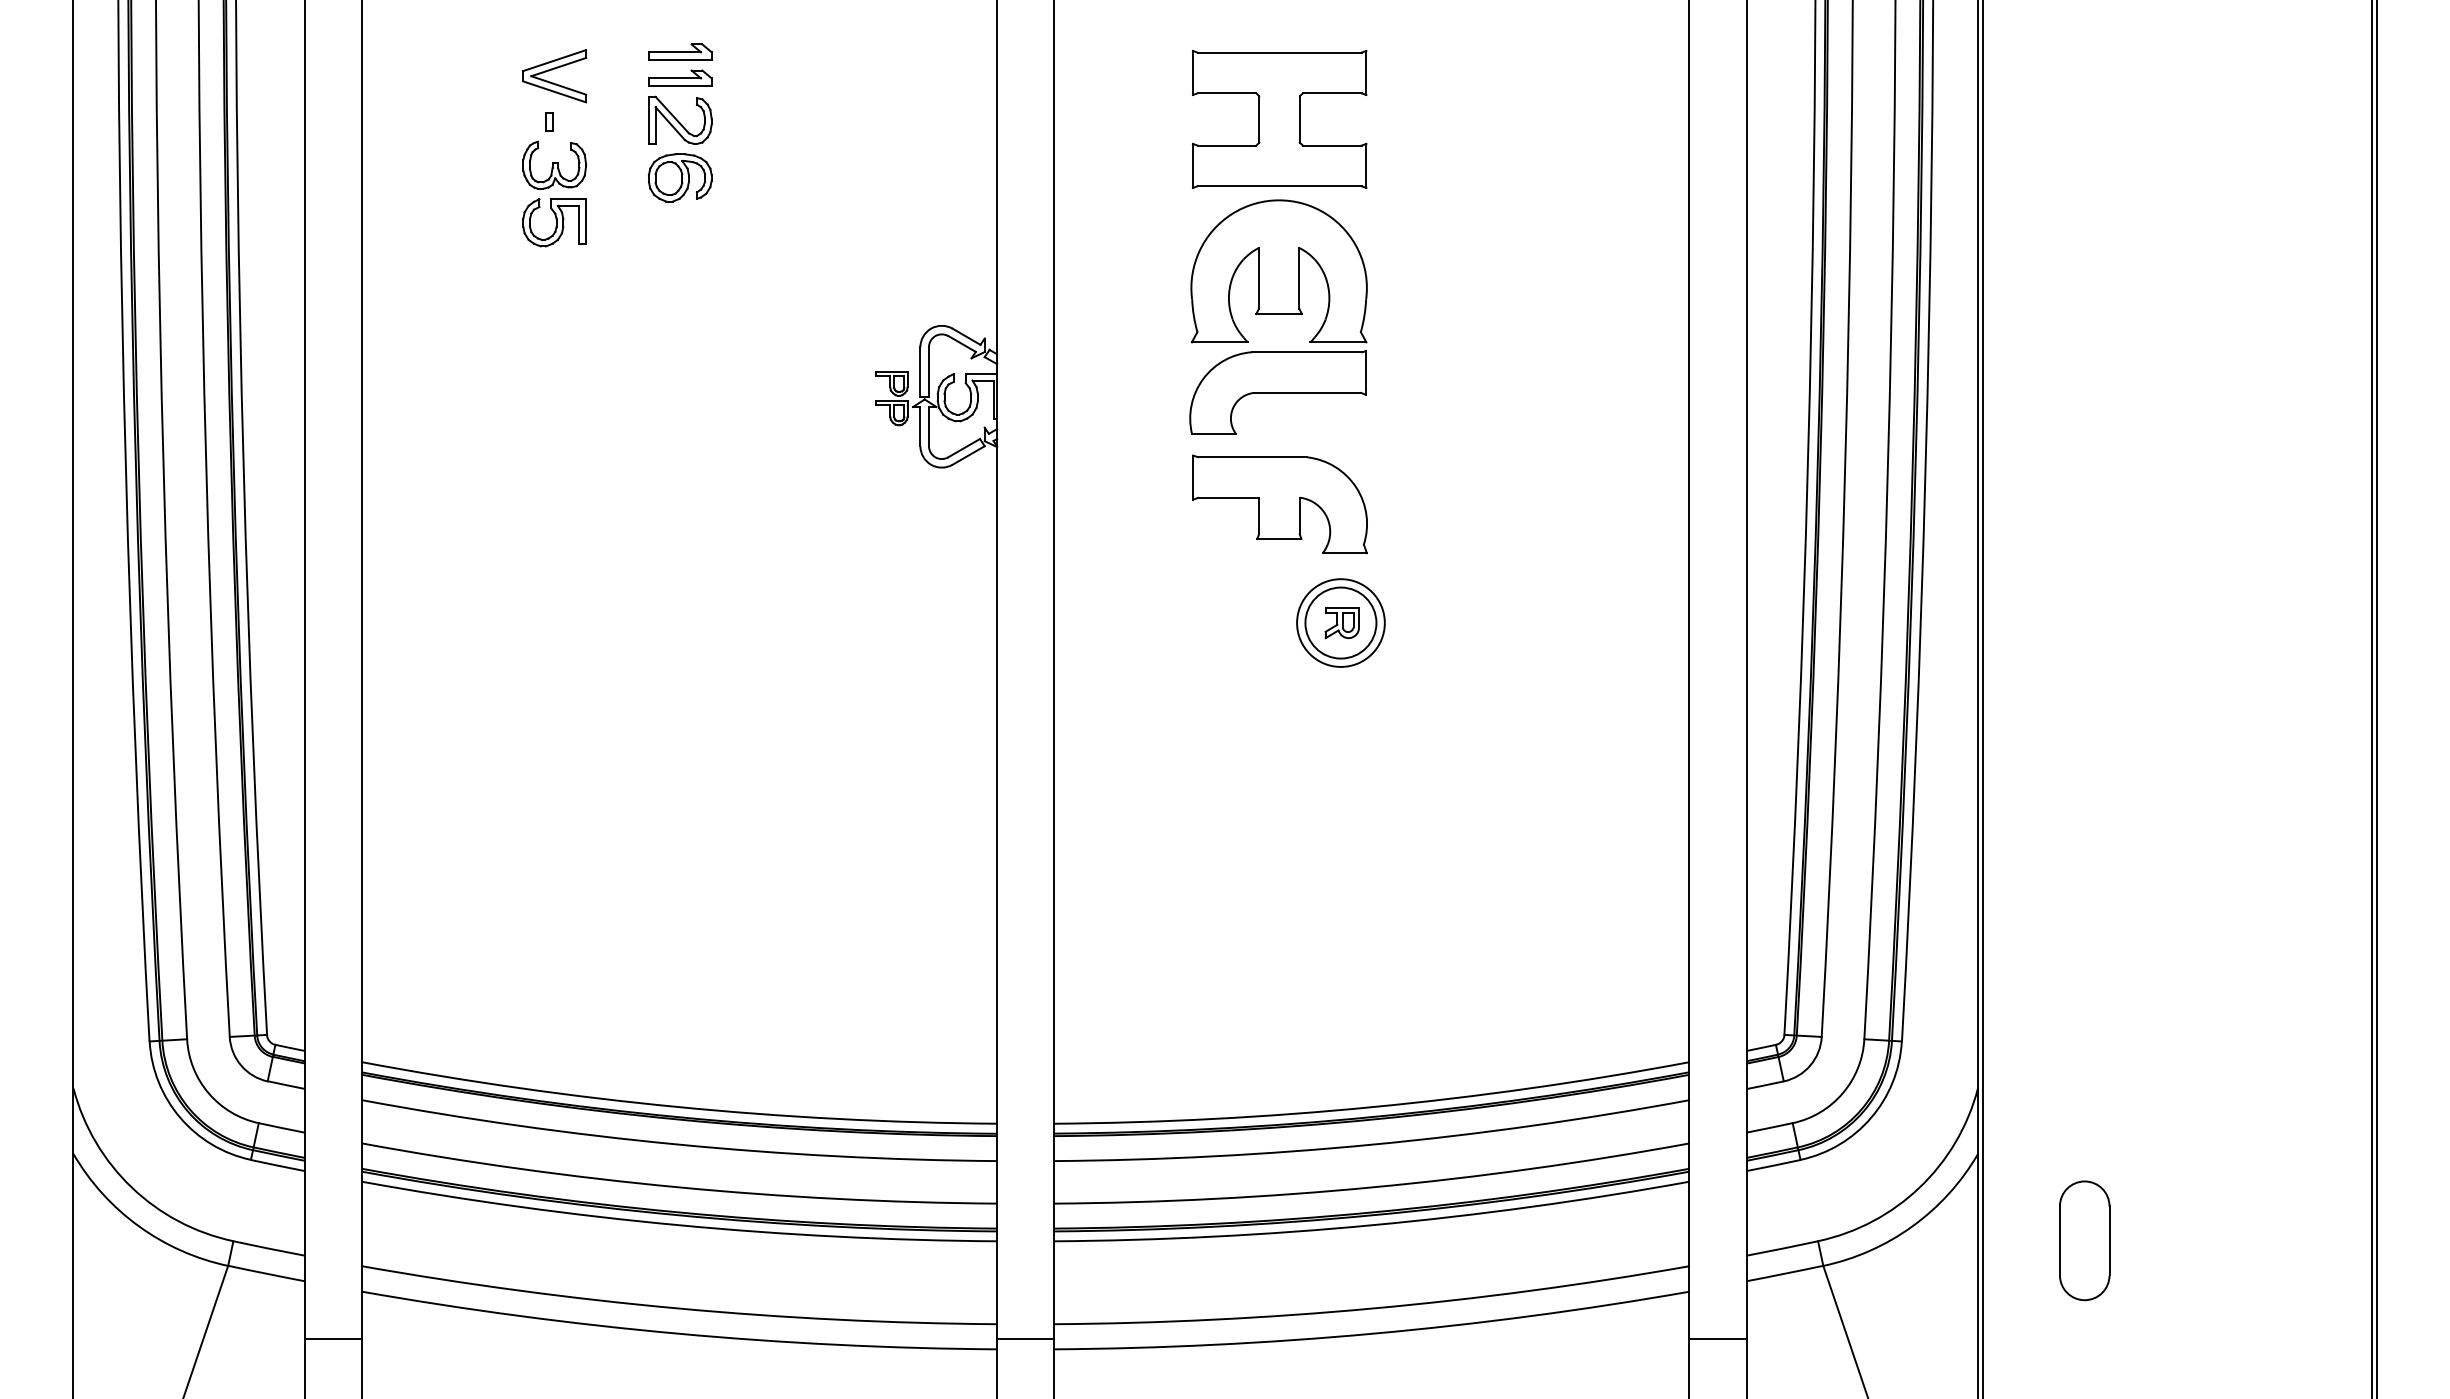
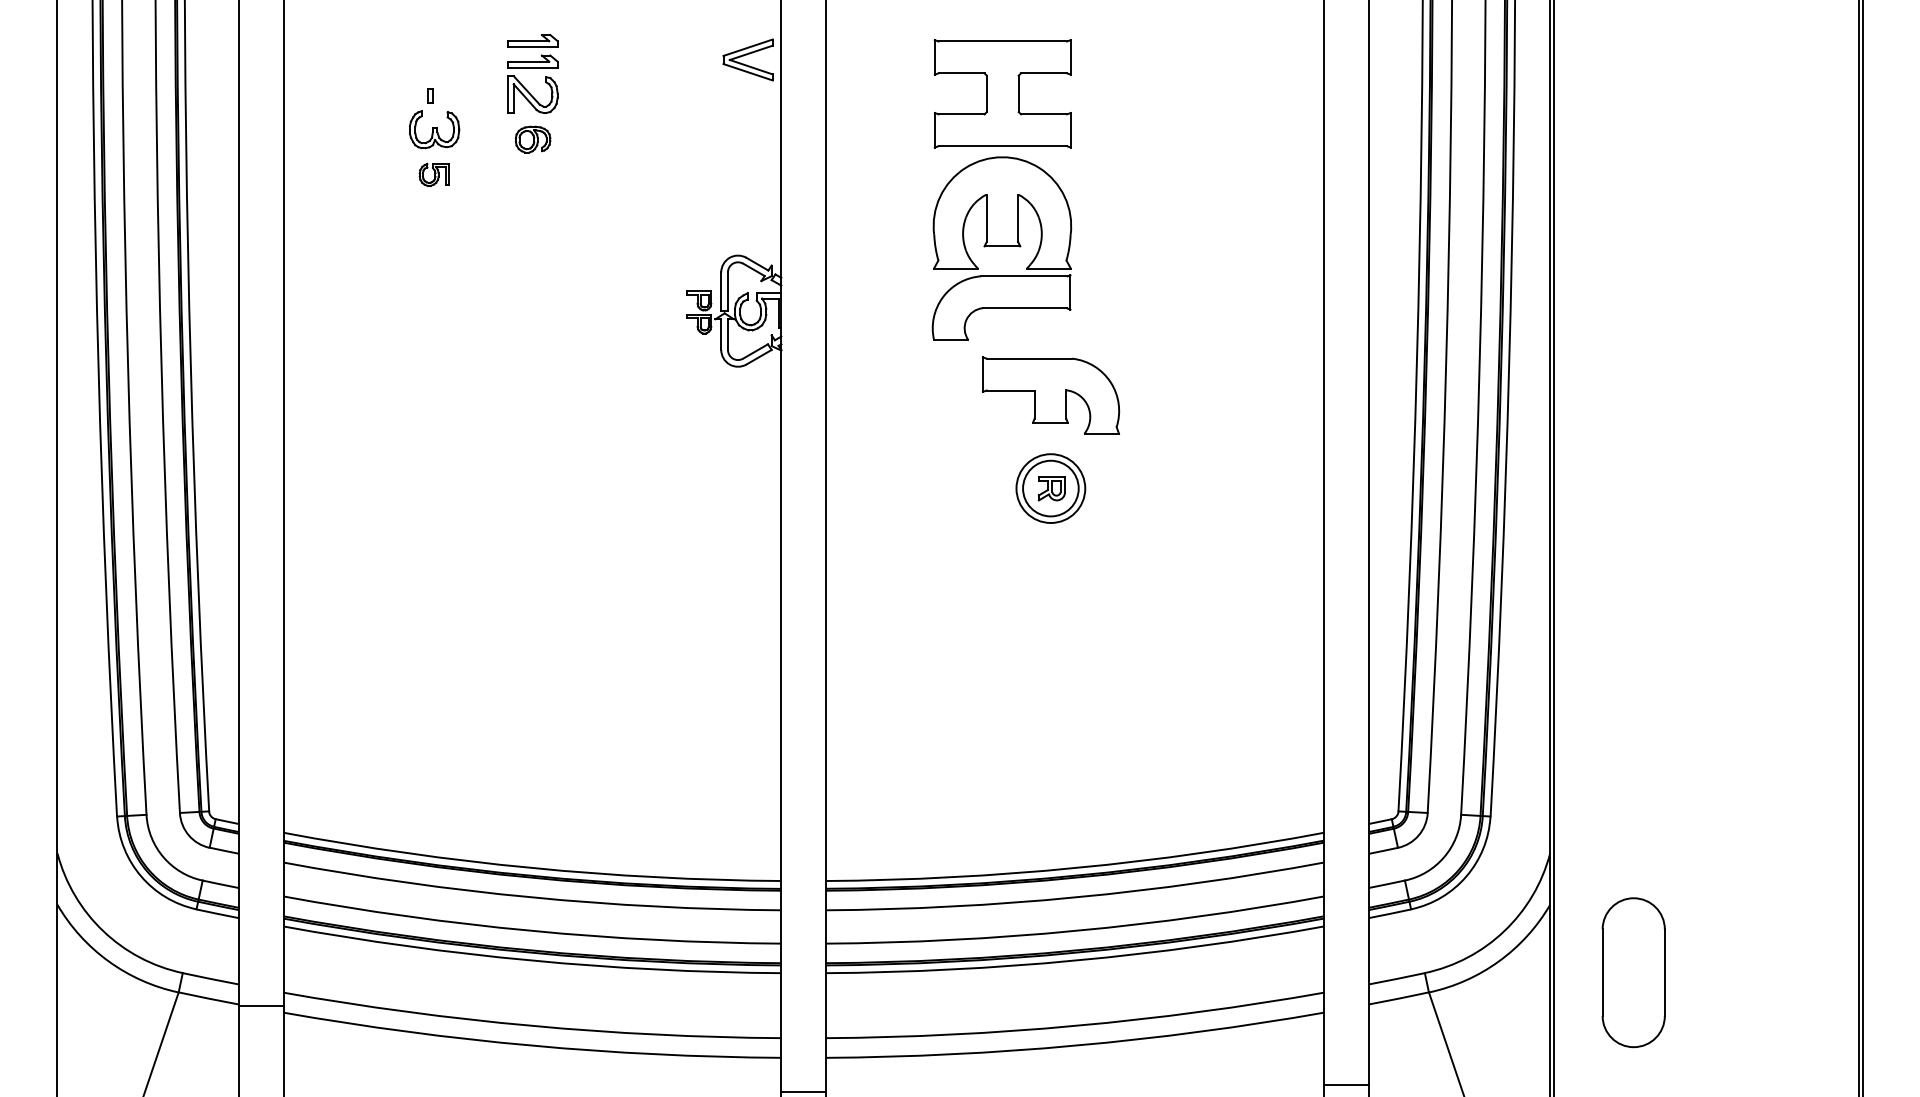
part: (553, 82) -> (747, 64), moved
part: (680, 177) -> (533, 139), size x0.7
part: (554, 222) -> (434, 174), size x0.6
part: (1279, 504) -> (1050, 395), moved
part: (2084, 1240) -> (1633, 972), size x1.6
line: (333, 1339) -> (261, 1006), moved
line: (1025, 1339) -> (803, 1092), moved
line: (1717, 1339) -> (1346, 1085), moved

